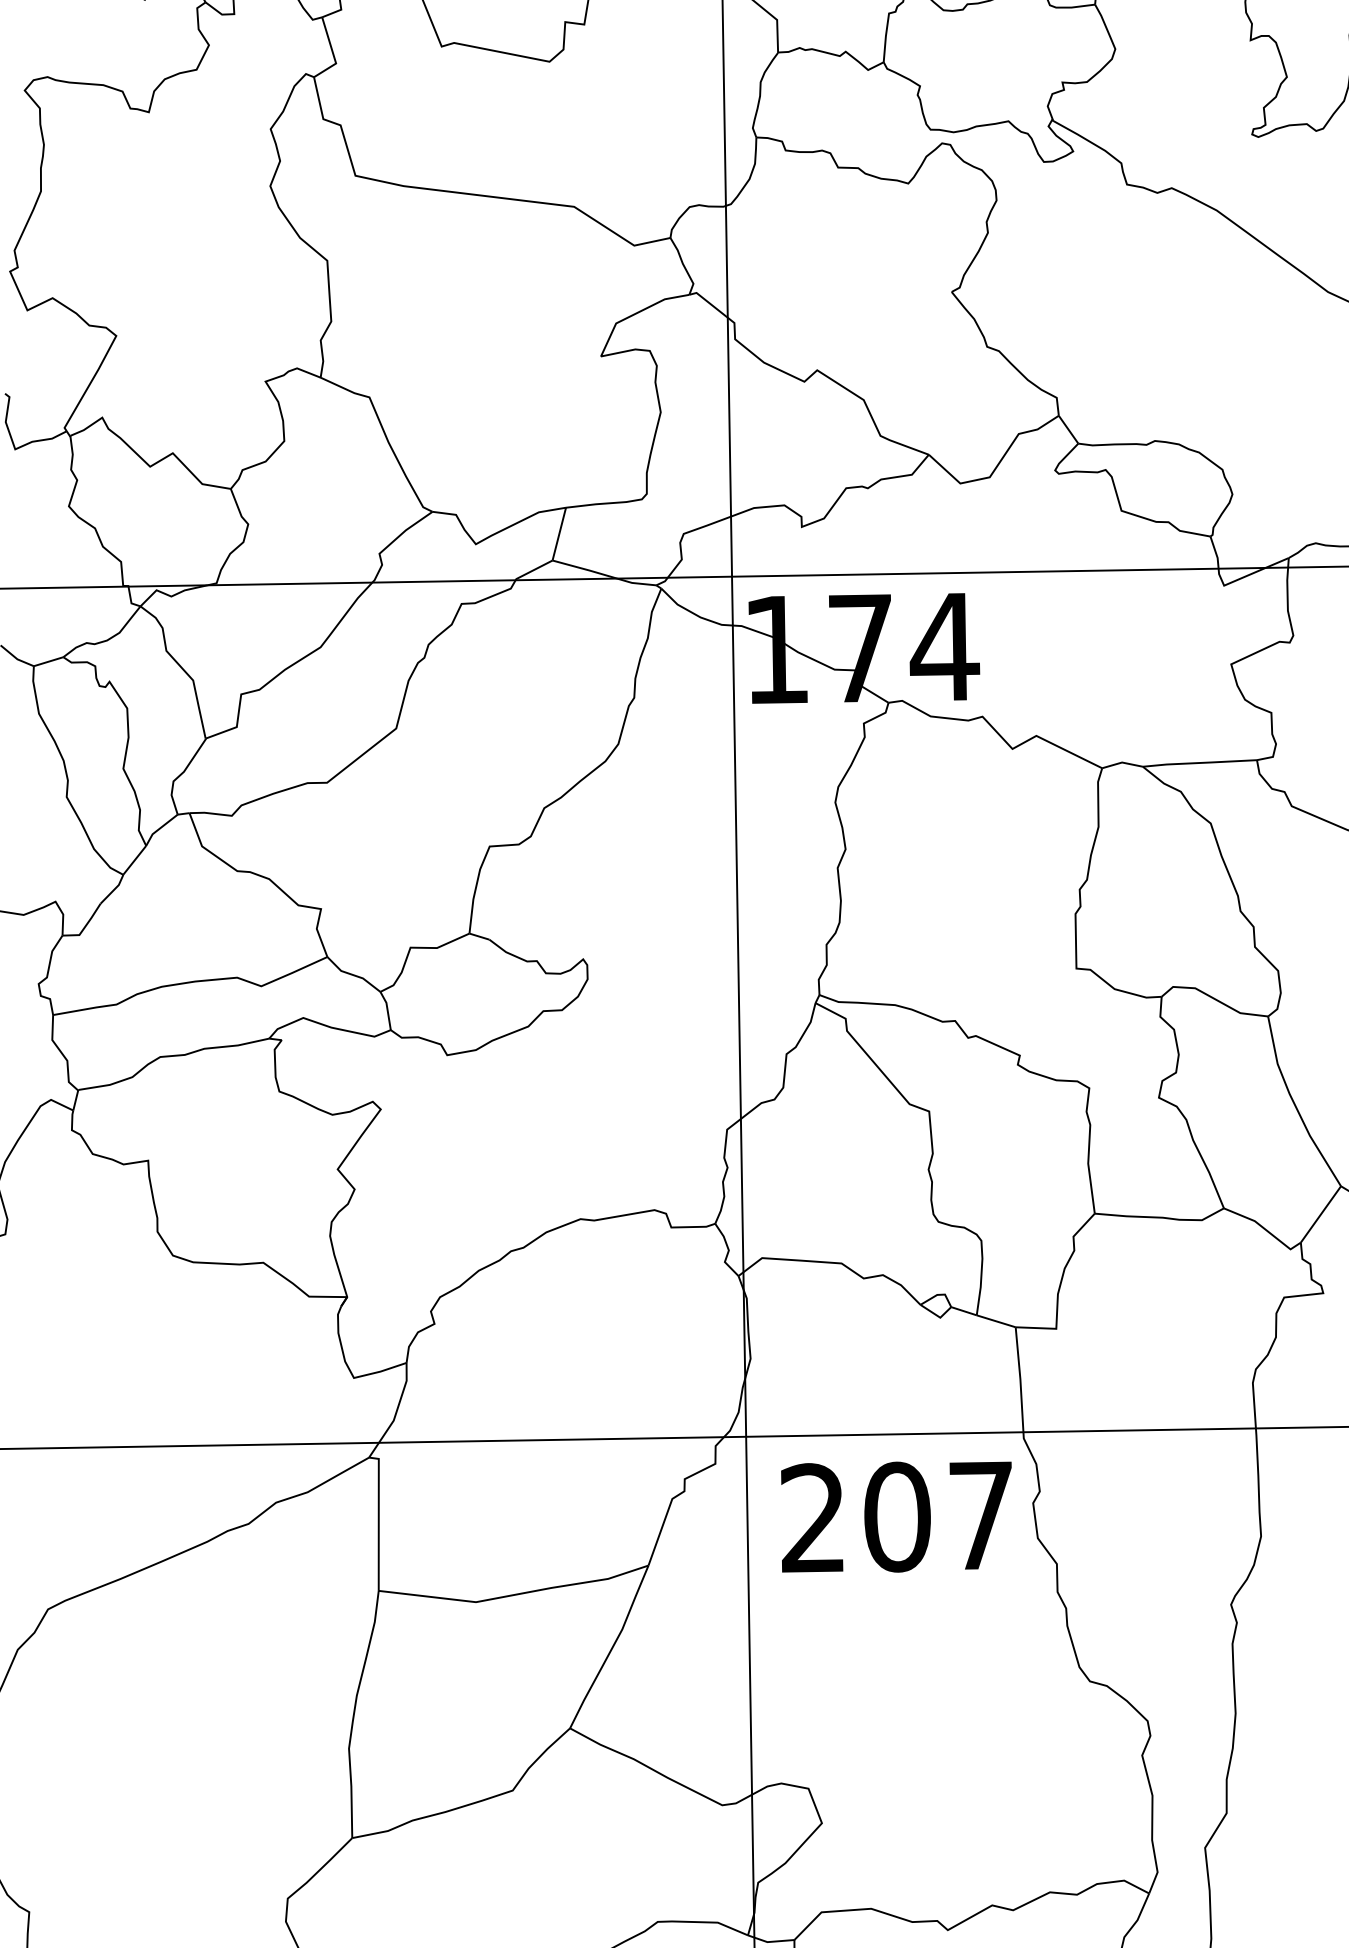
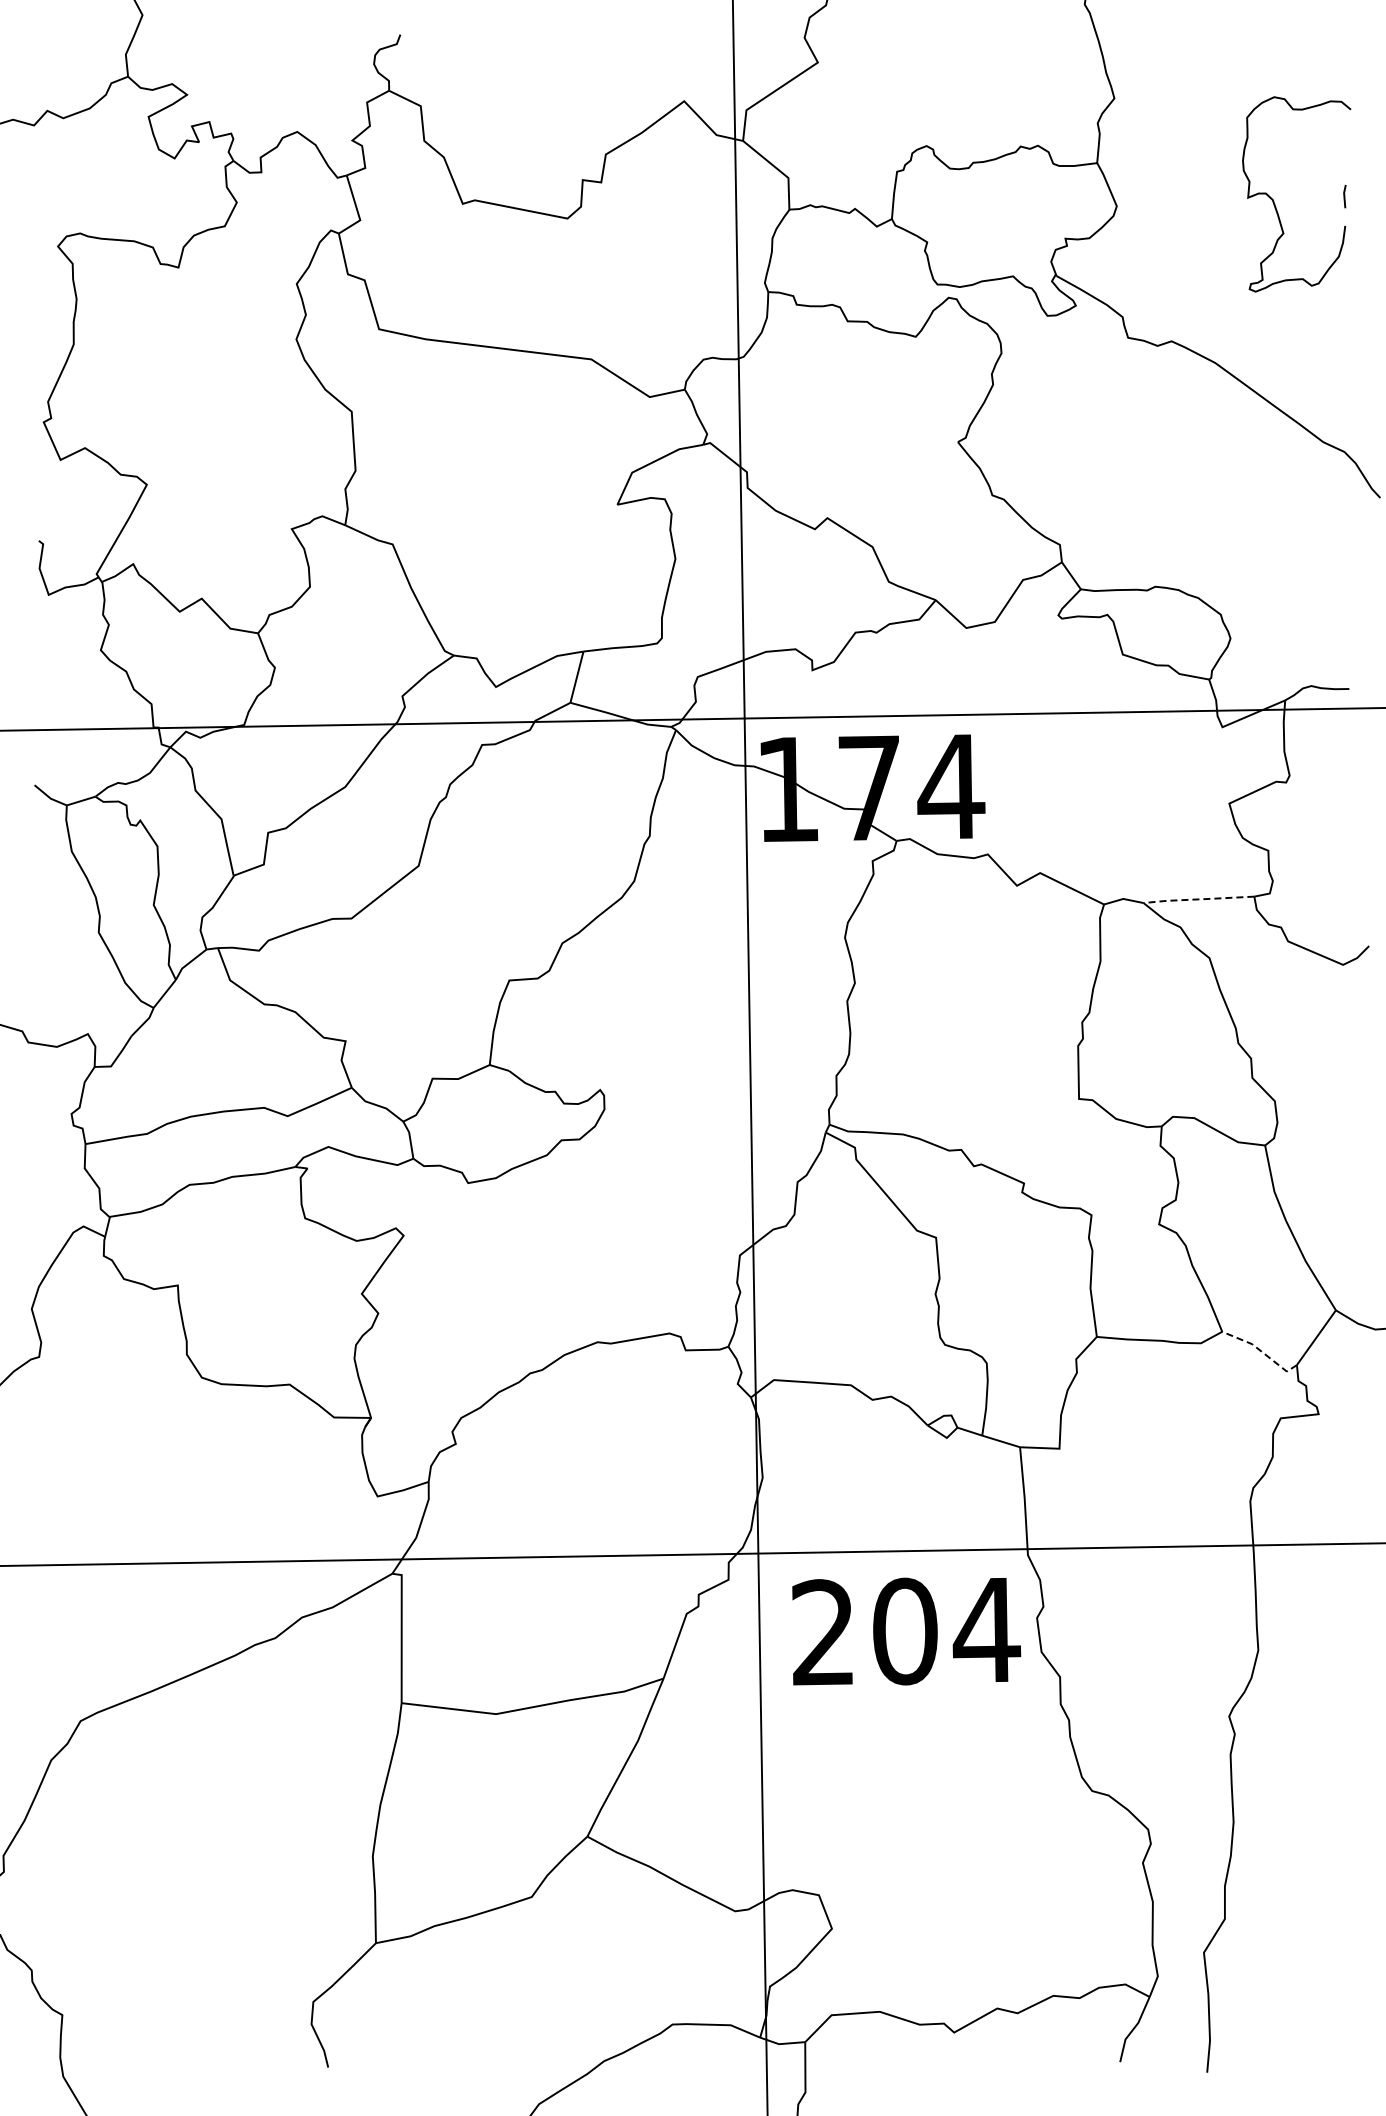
line: (1199, 763) -> (1198, 899), solid -> dashed
line: (1264, 1228) -> (1261, 1351), solid -> dashed
text: (981, 1515) -> (986, 1629), 207 -> 204

